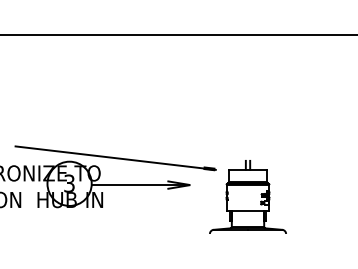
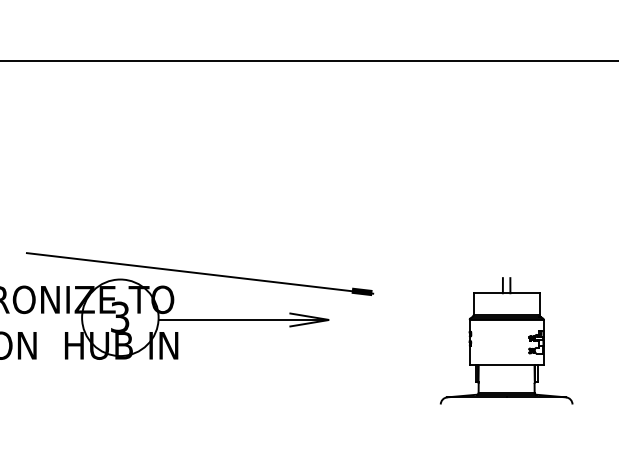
part: (247, 196) -> (505, 339), moved

